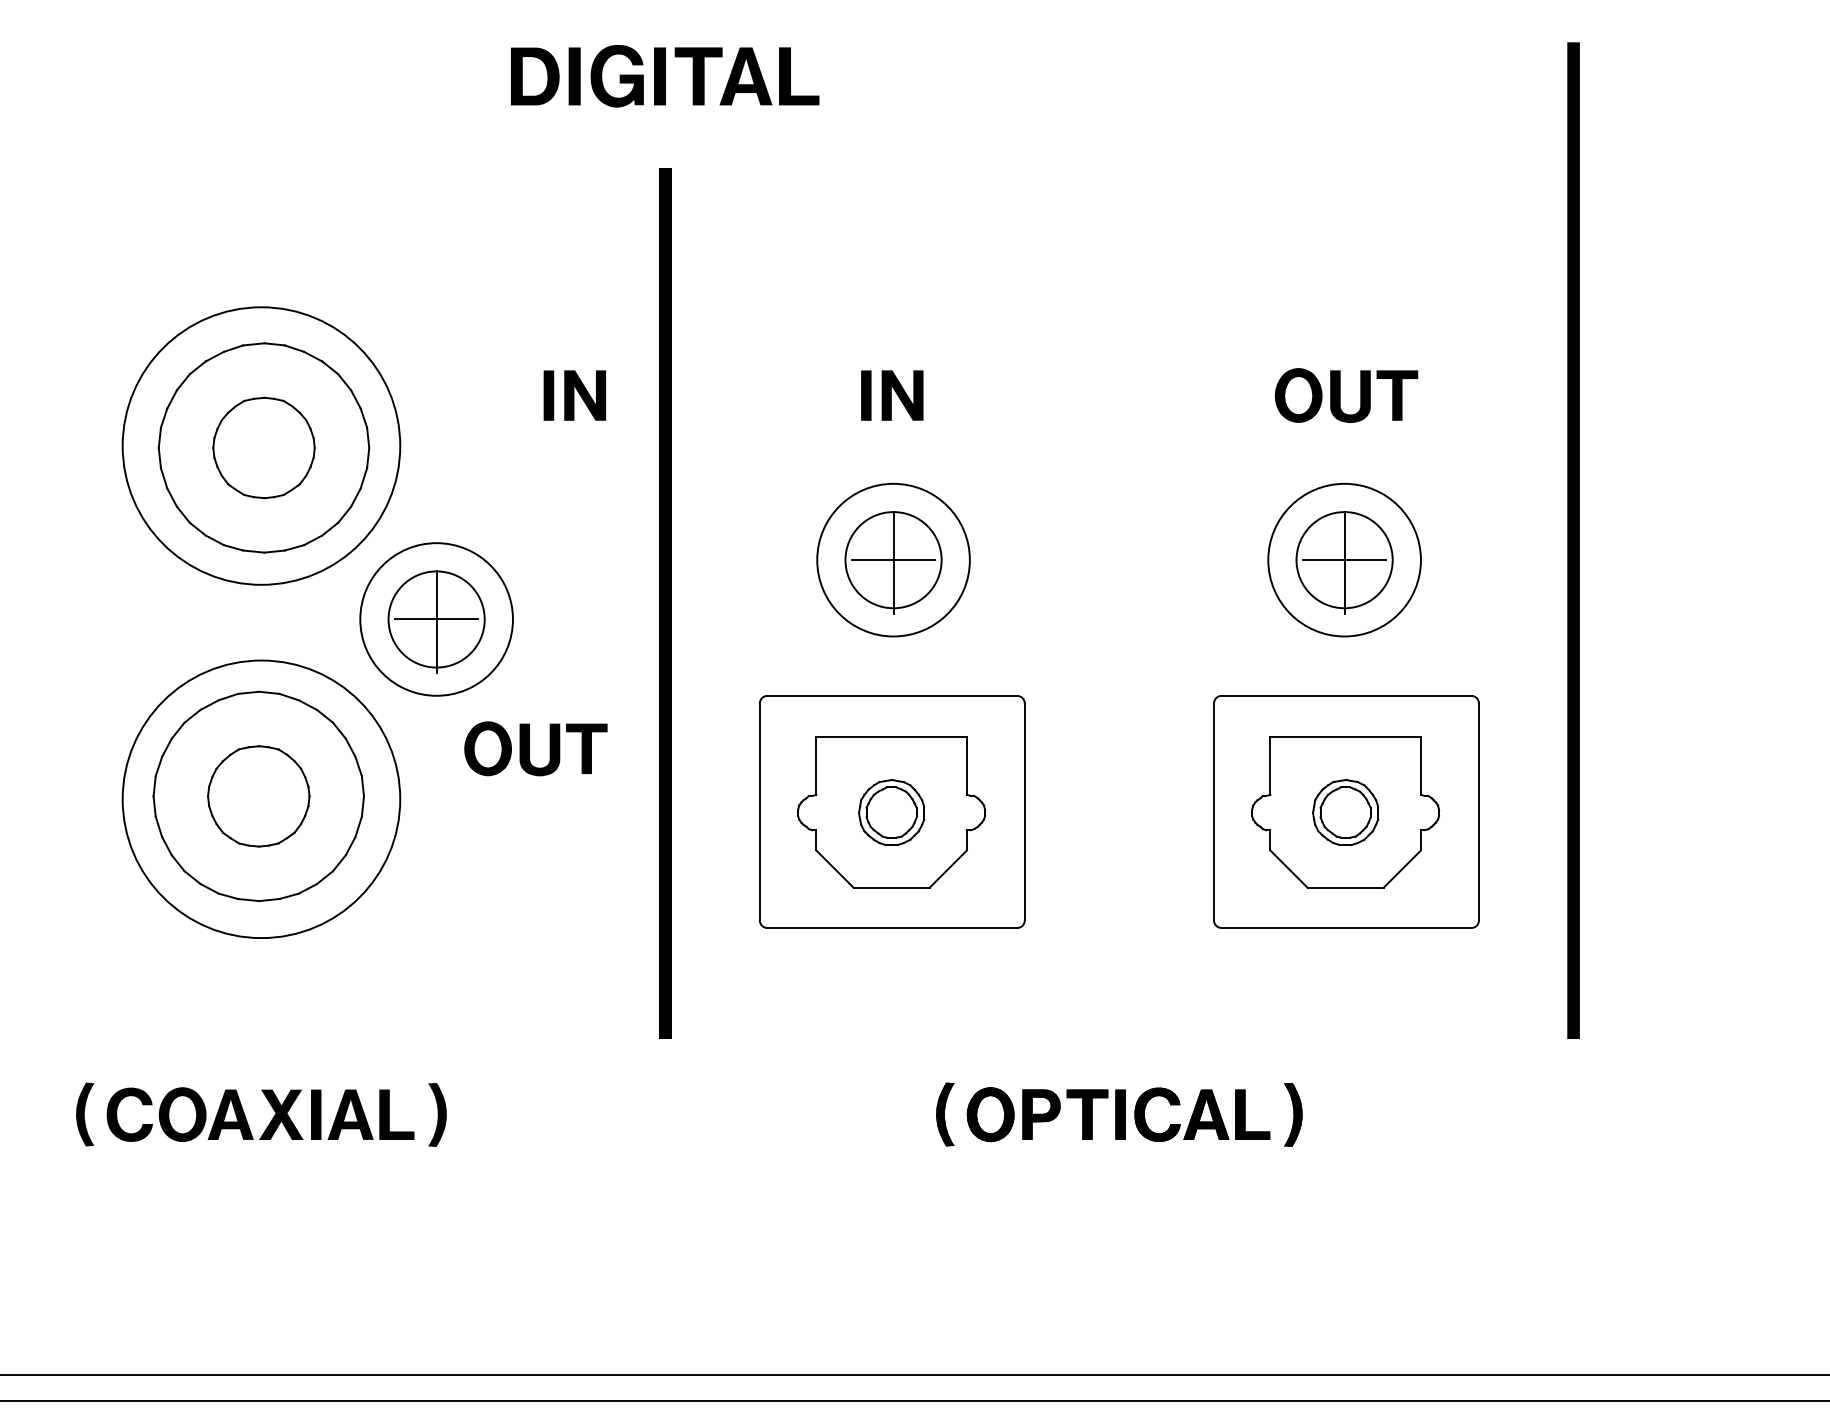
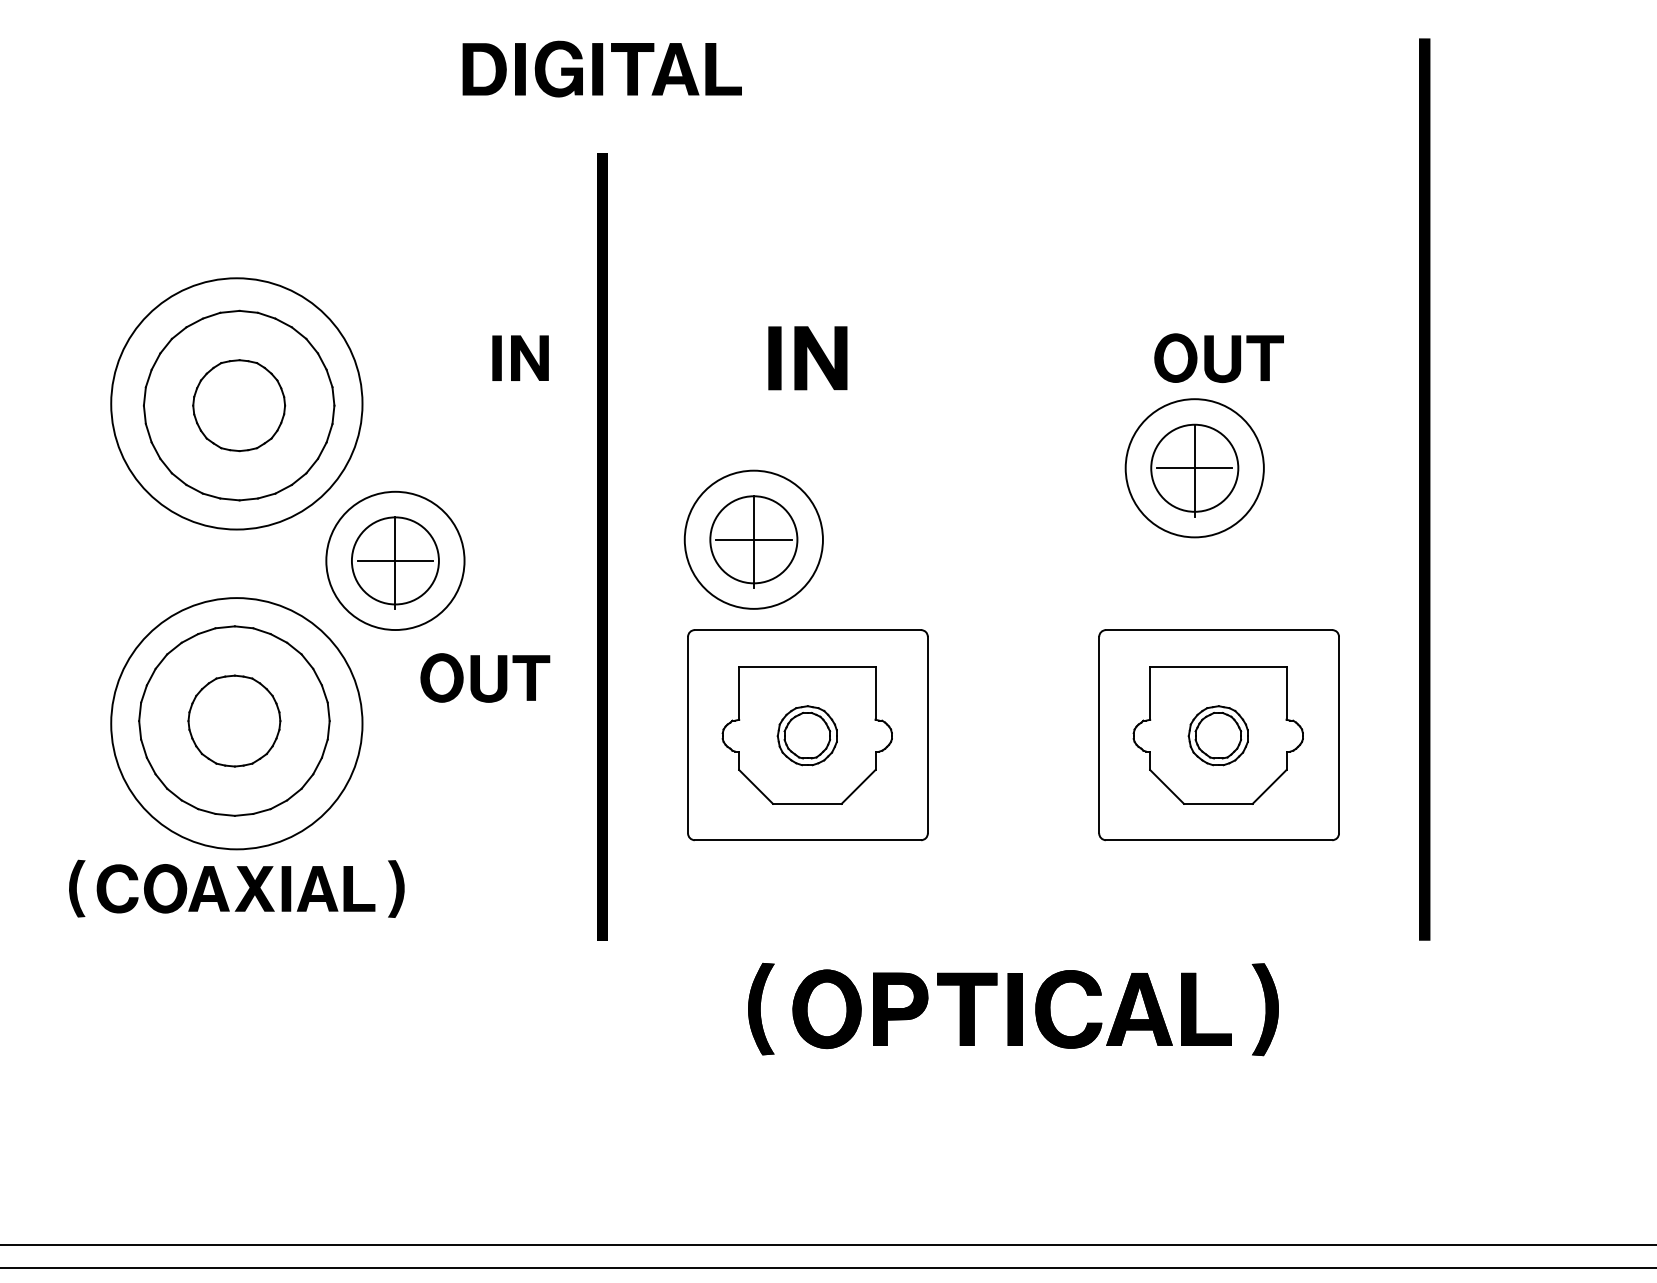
part: (892, 395) -> (808, 358), size x1.4
part: (893, 559) -> (753, 539), moved
part: (1344, 559) -> (1194, 467), moved
part: (1119, 1114) -> (1013, 1009), size x1.6
part: (271, 1119) -> (245, 893), moved

